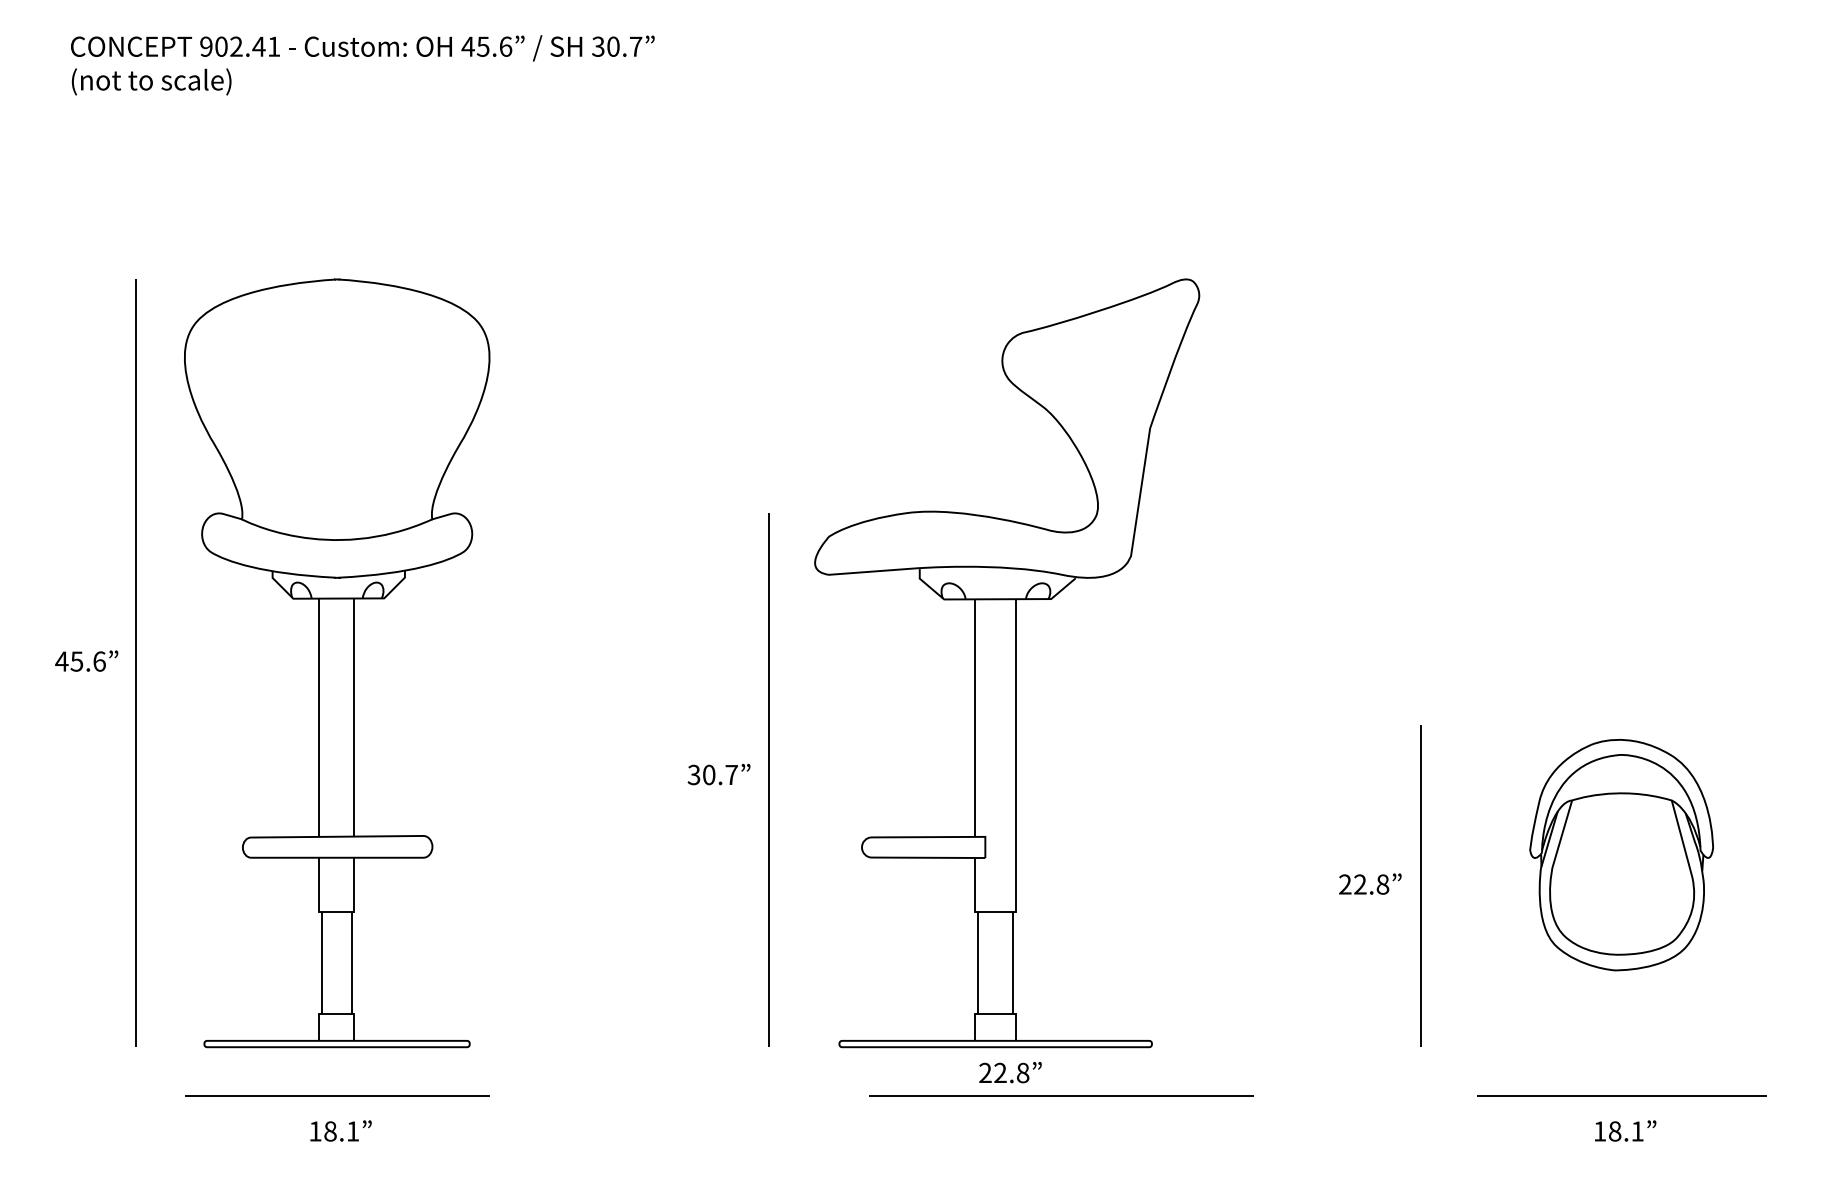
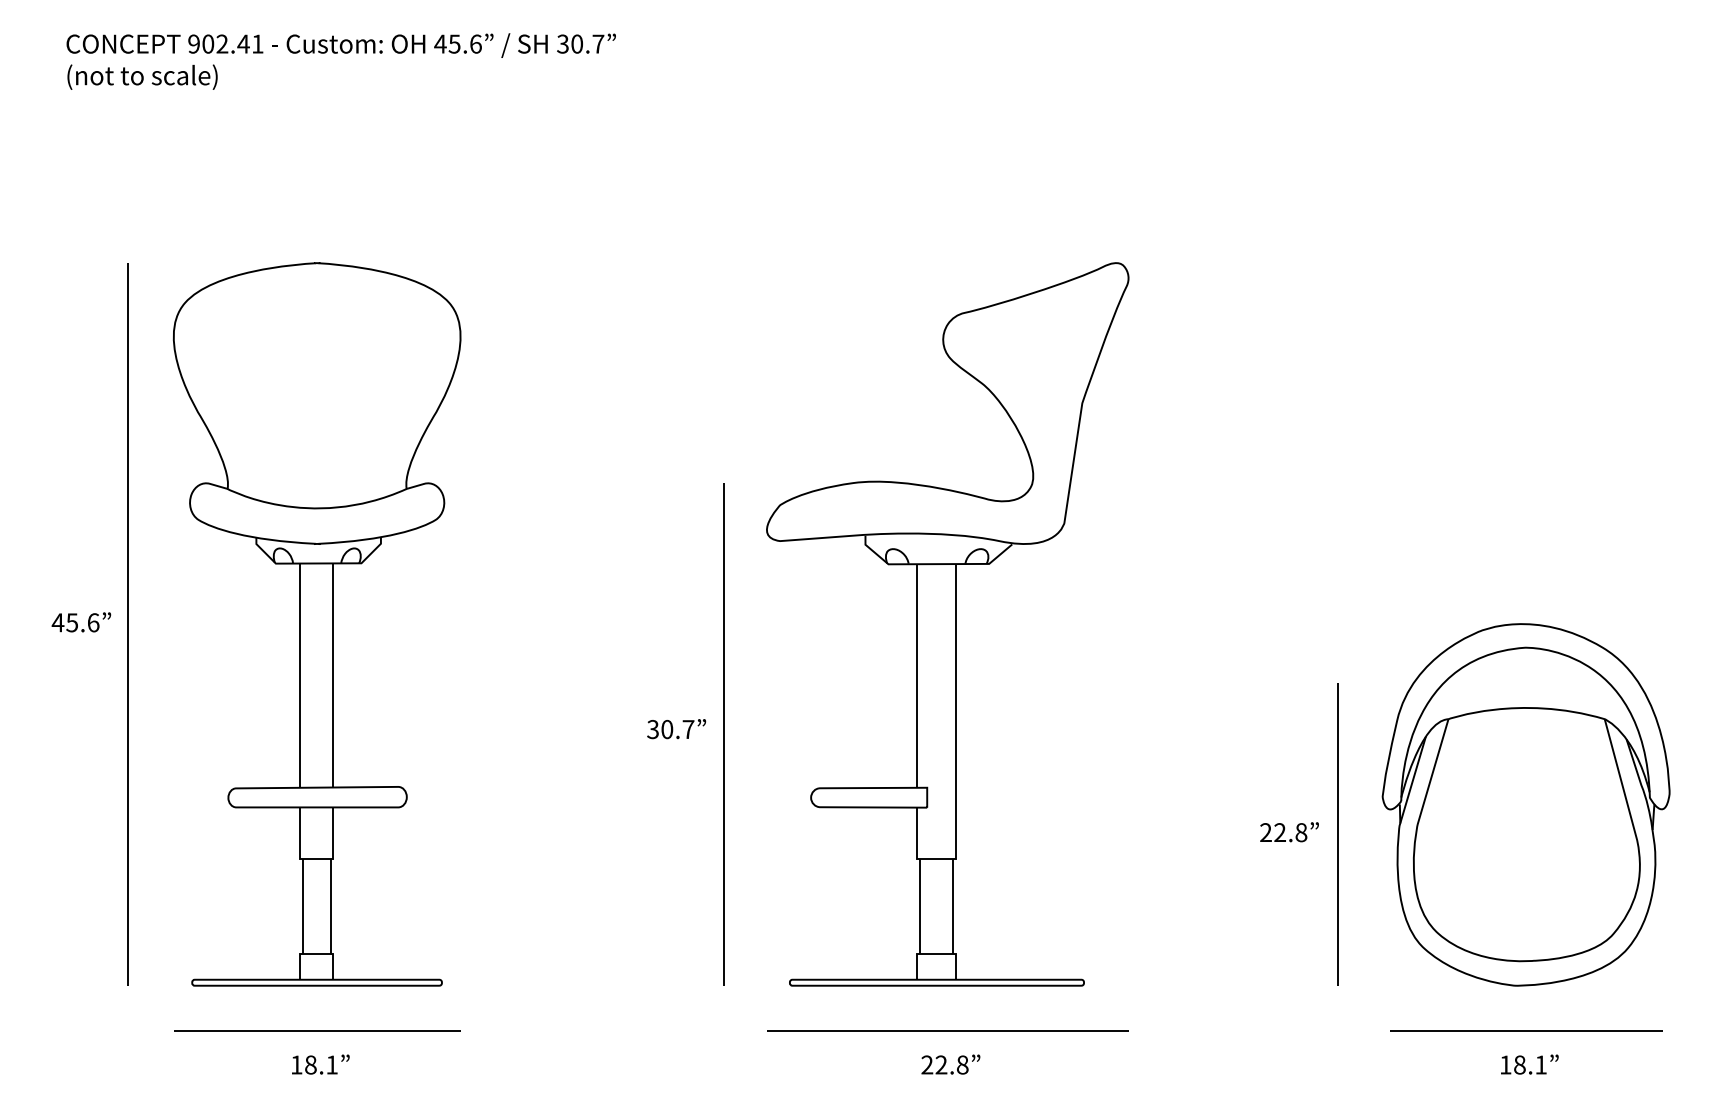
part: (1621, 854) -> (1525, 804), size x1.67
text: (1010, 1072) -> (950, 1064), moved
line: (1061, 1094) -> (947, 1030), moved

